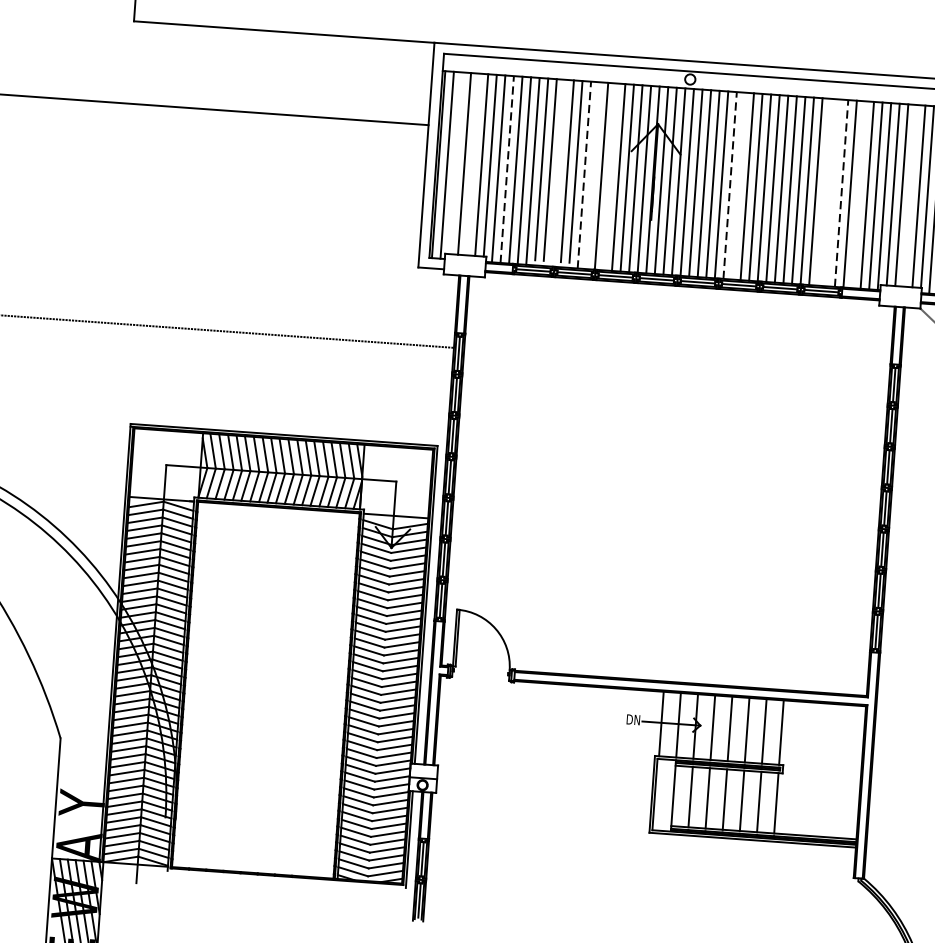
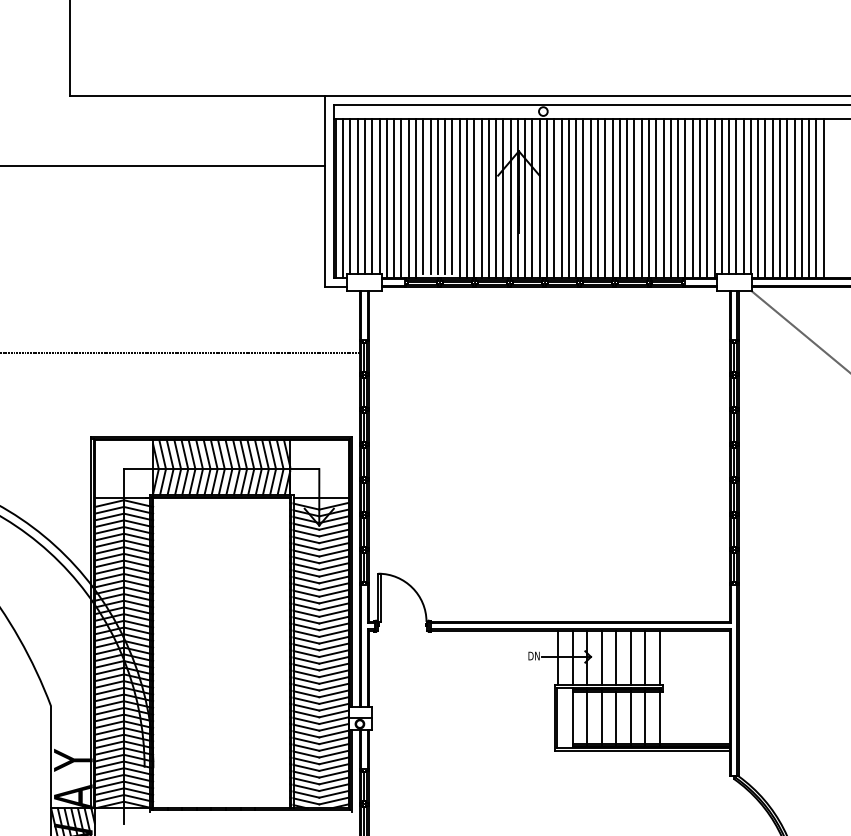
line: (456, 163) -> (350, 196), added
line: (473, 164) -> (365, 196), added
line: (507, 169) -> (394, 198), dashed -> solid
line: (558, 170) -> (437, 196), added
line: (584, 174) -> (459, 198), dashed -> solid
line: (592, 175) -> (466, 198), added
line: (610, 176) -> (481, 198), added
line: (730, 185) -> (583, 198), dashed -> solid
line: (738, 185) -> (590, 198), added
line: (824, 191) -> (663, 198), added
line: (832, 192) -> (670, 198), added
line: (842, 193) -> (678, 198), dashed -> solid
line: (858, 194) -> (692, 198), added
line: (910, 195) -> (736, 196), added

